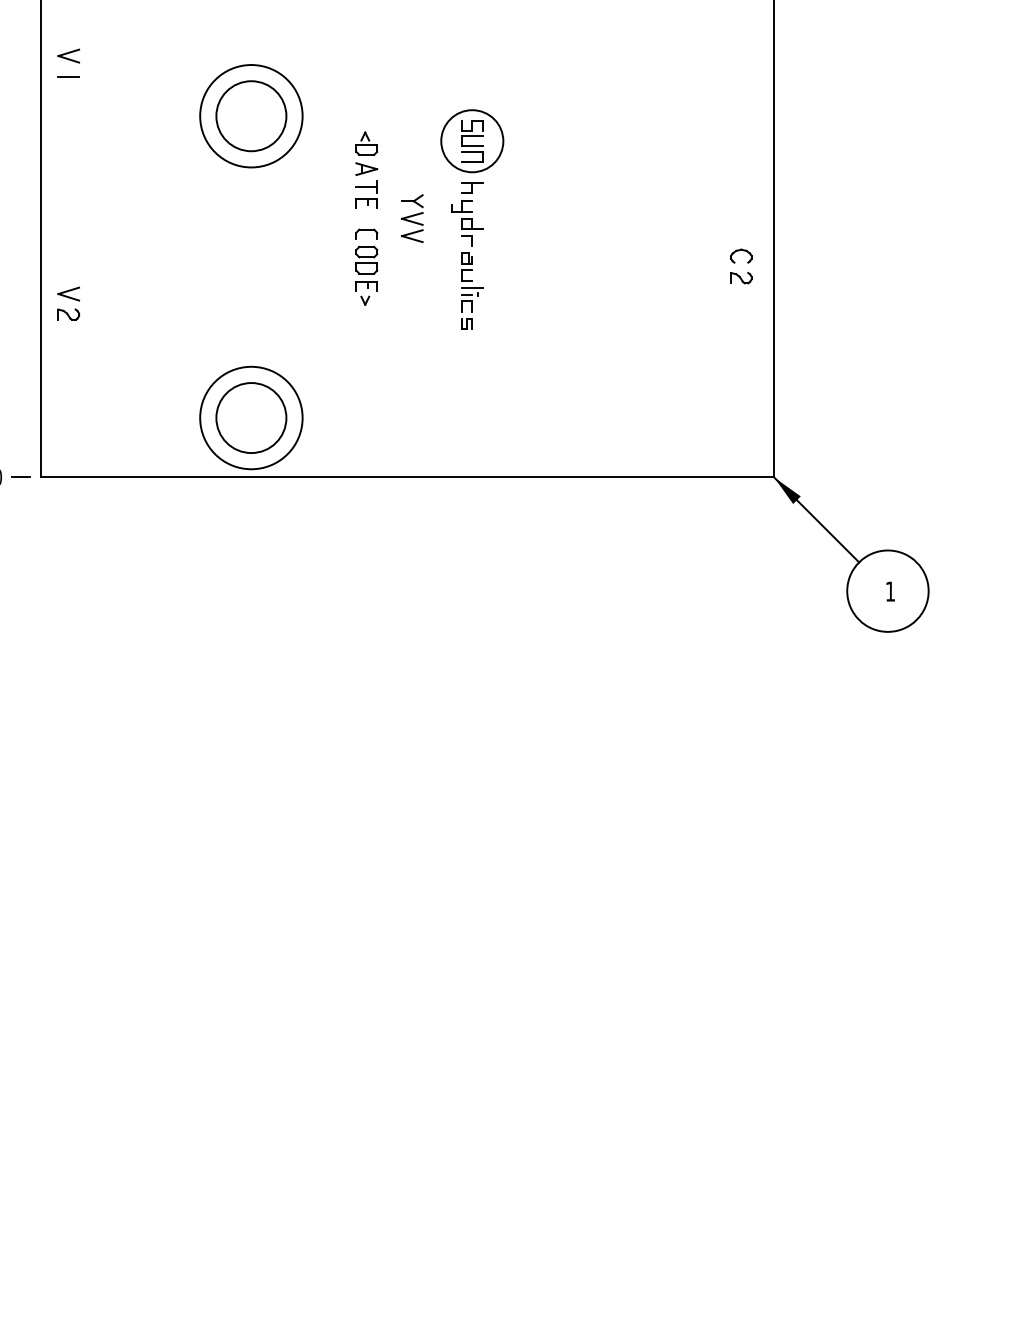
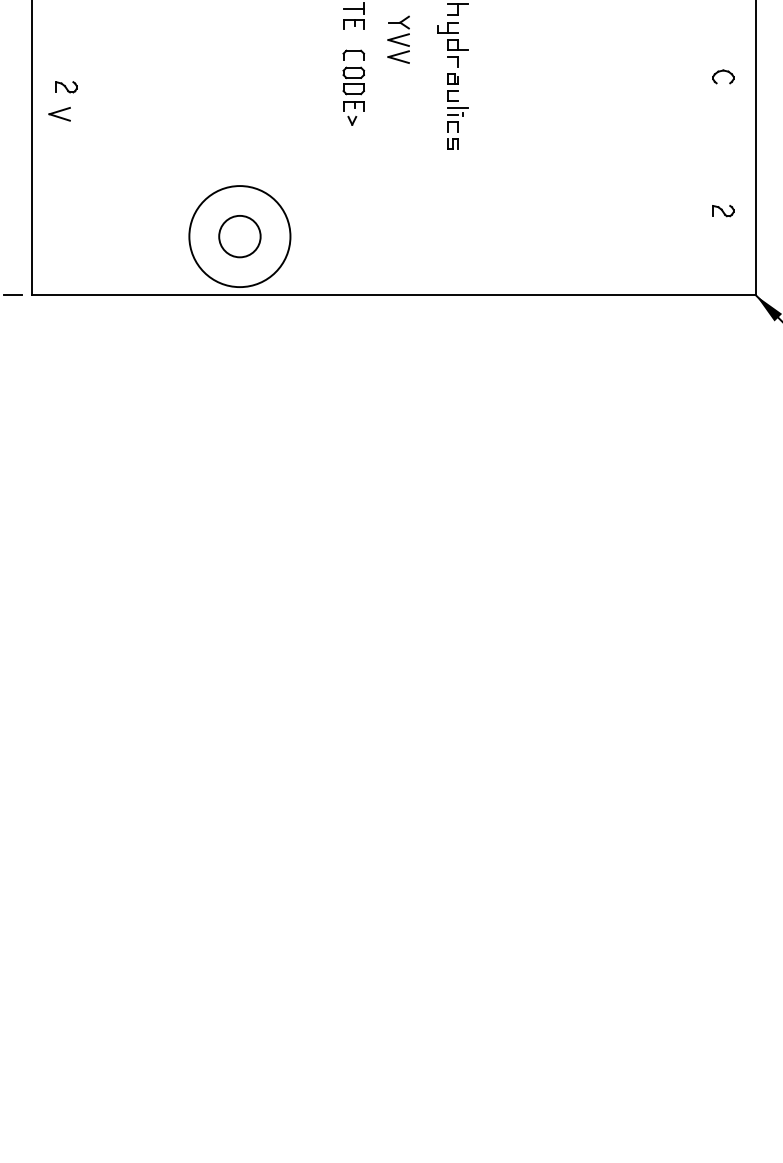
part: (741, 278) -> (723, 211), moved
part: (68, 314) -> (66, 87), moved
circle: (251, 418) -> (240, 237), size x0.6

